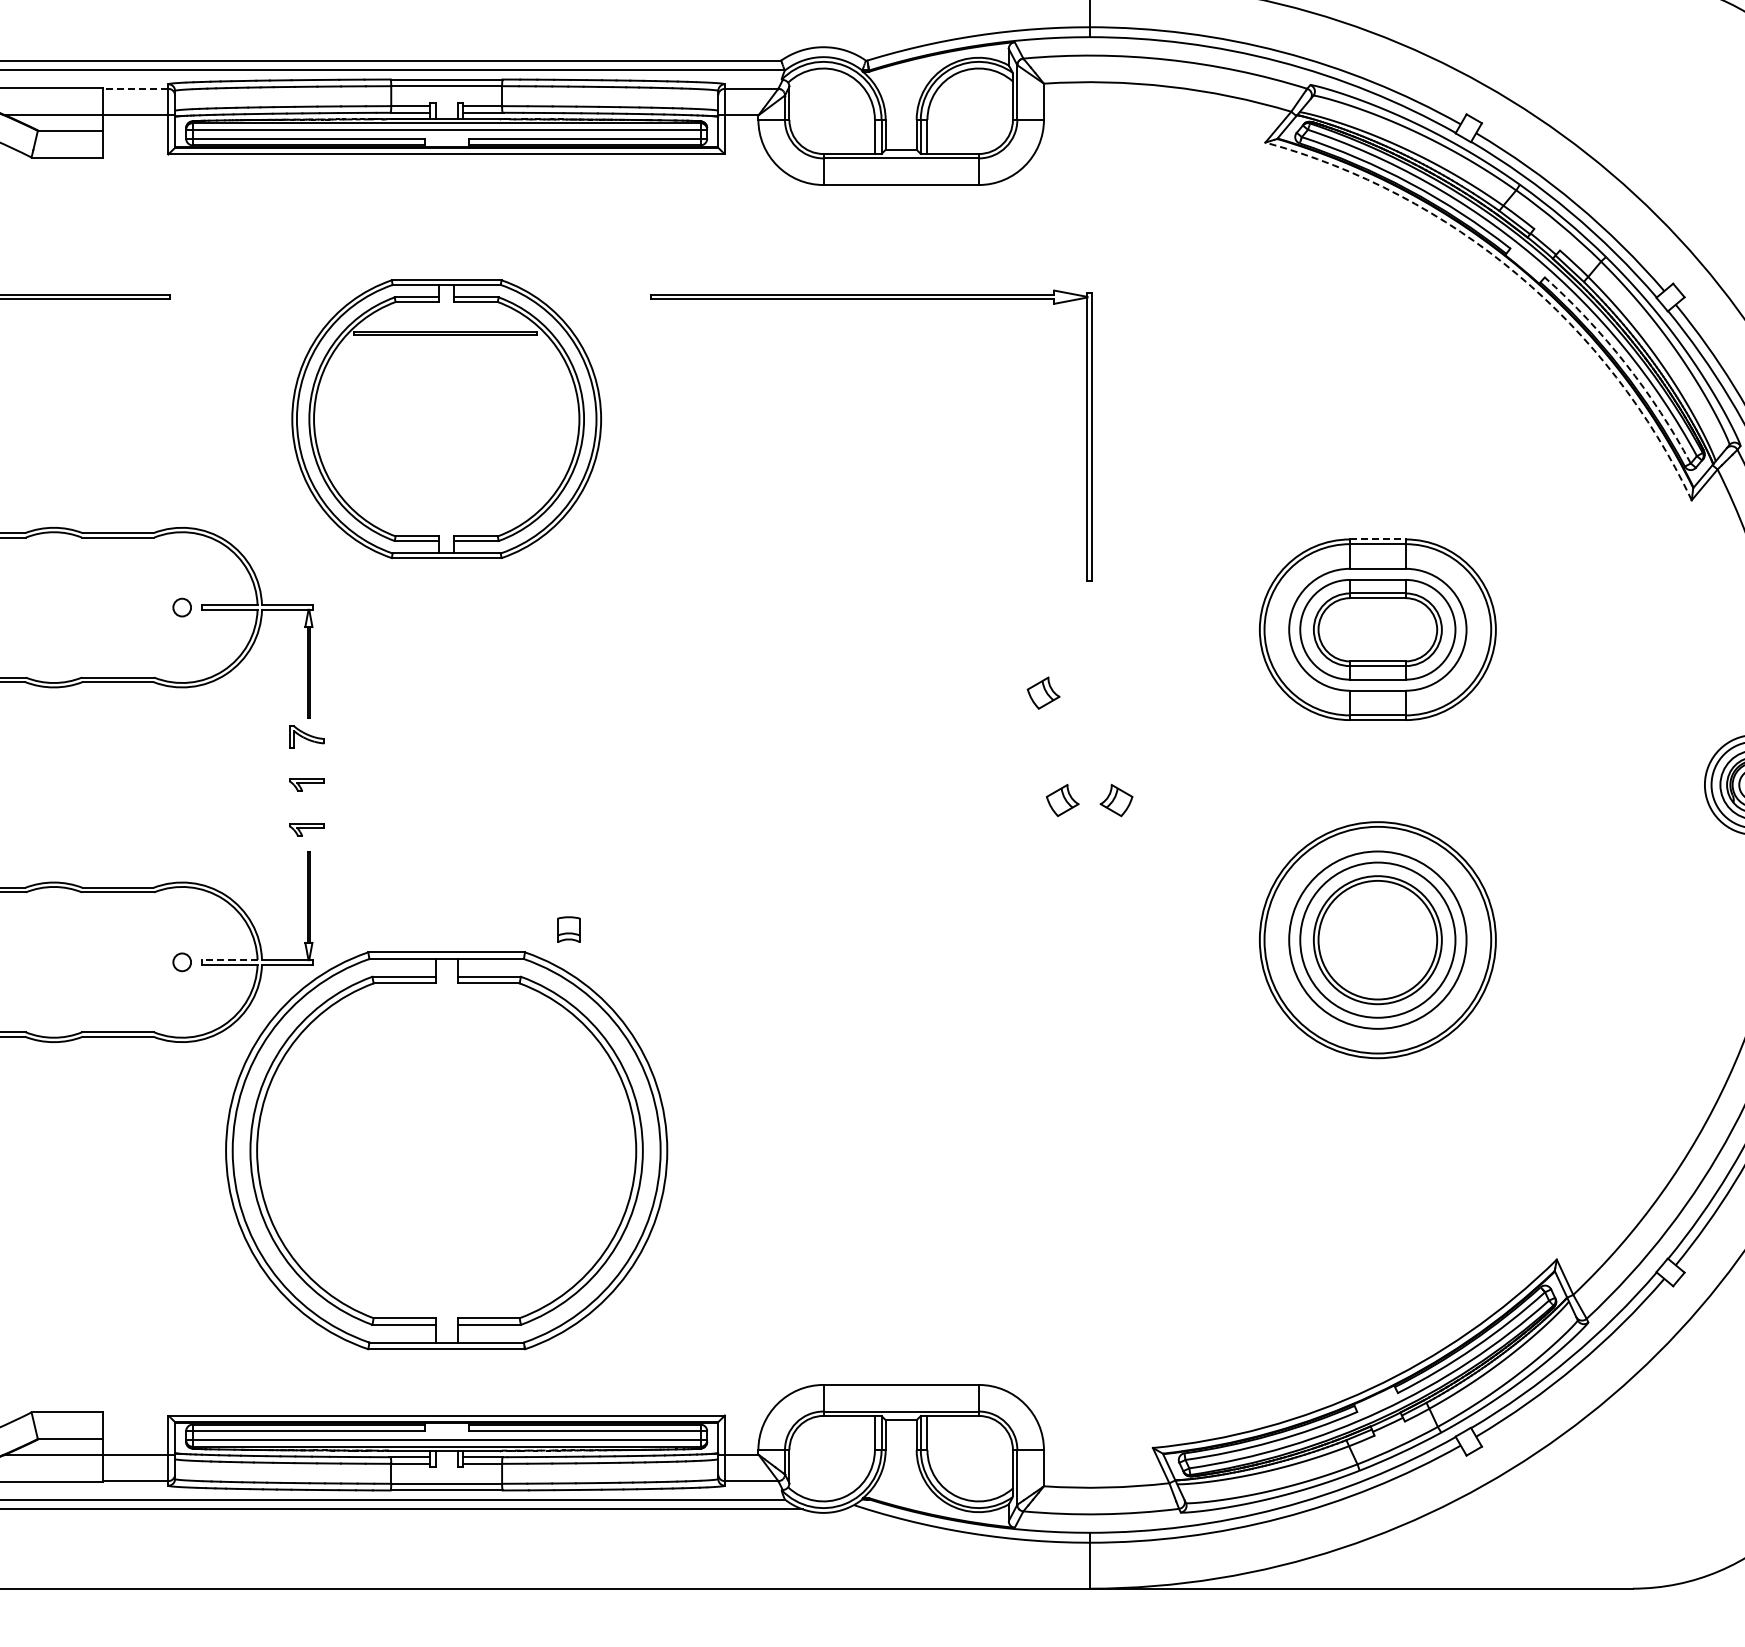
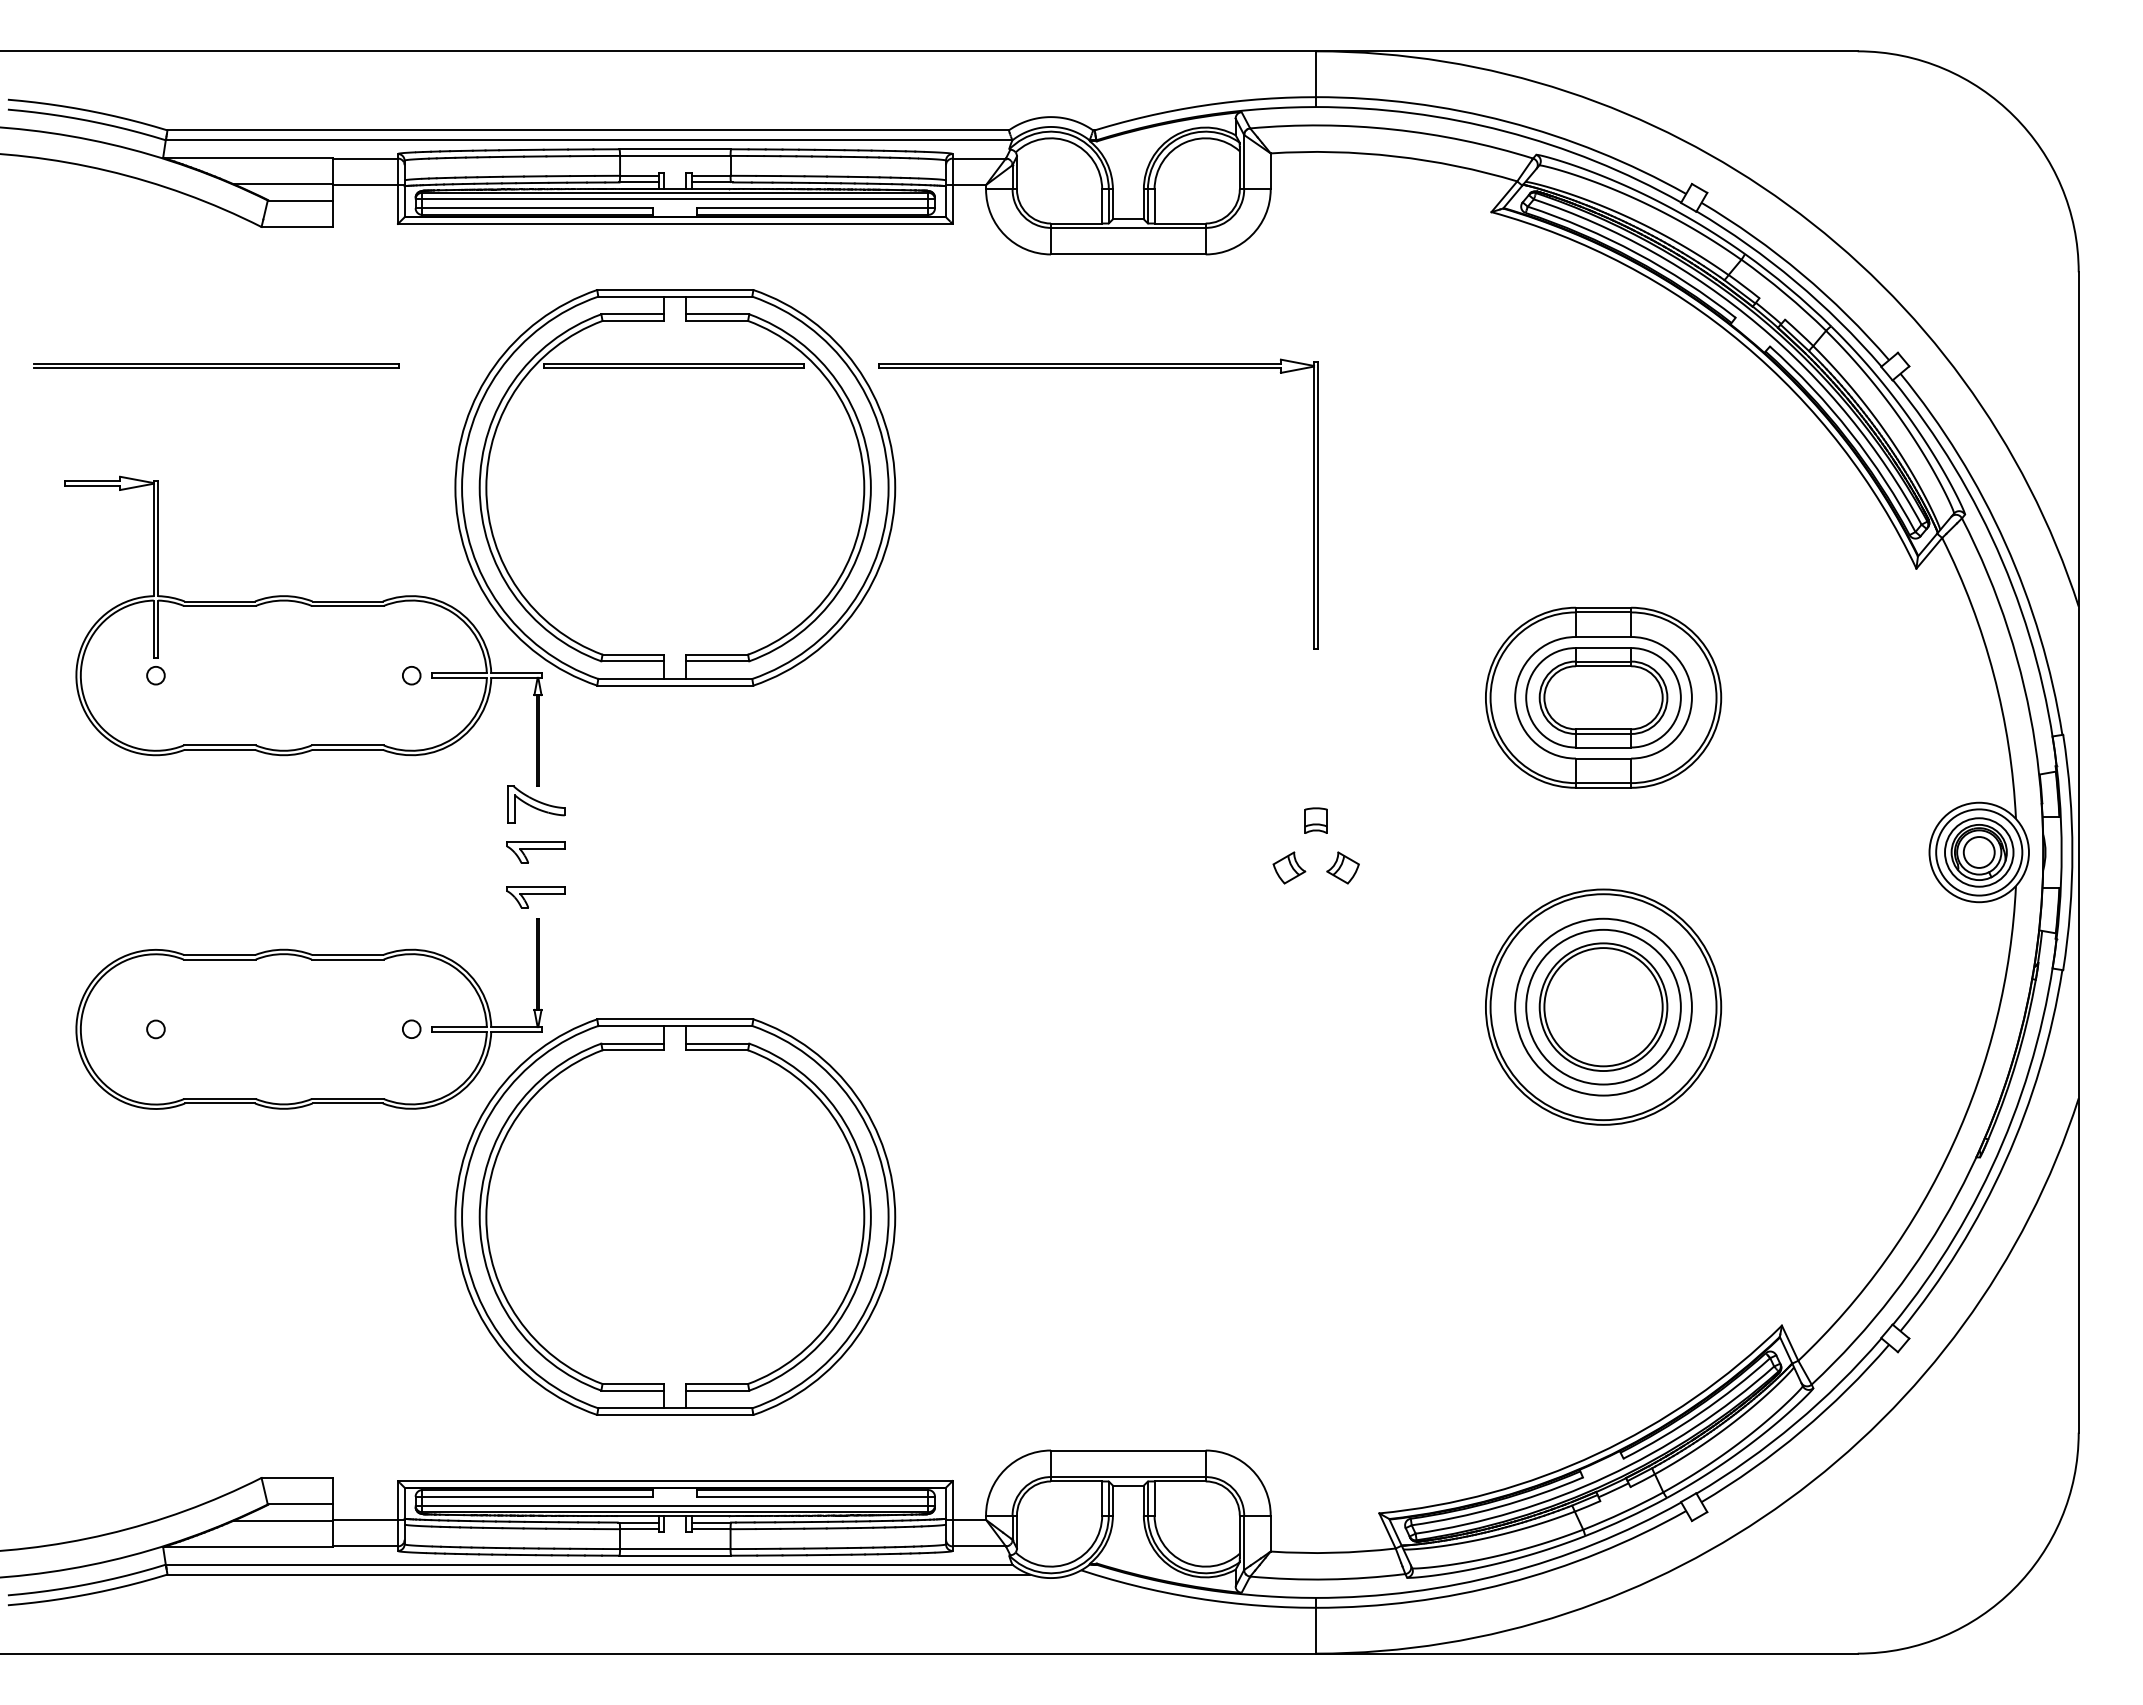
line: (135, 88) -> (365, 158), dashed -> solid
arc: (1517, 274) -> (1742, 343), dashed -> solid
arc: (1625, 363) -> (1850, 432), dashed -> solid
part: (446, 418) -> (675, 487), size x1.43
line: (1377, 539) -> (1603, 607), dashed -> solid
part: (1043, 692) -> (1270, 760), removed
part: (307, 736) -> (536, 804), size x1.67
part: (306, 784) -> (535, 852), size x1.67
part: (306, 830) -> (535, 897), size x1.67
part: (568, 929) -> (1315, 820), moved
line: (229, 960) -> (458, 1027), dashed -> solid

